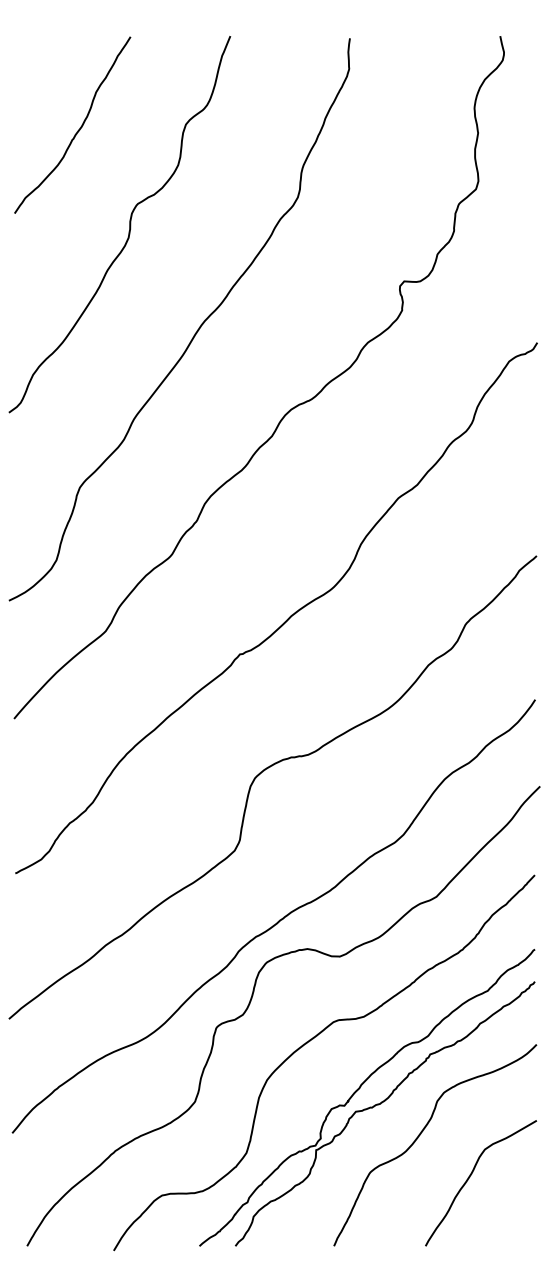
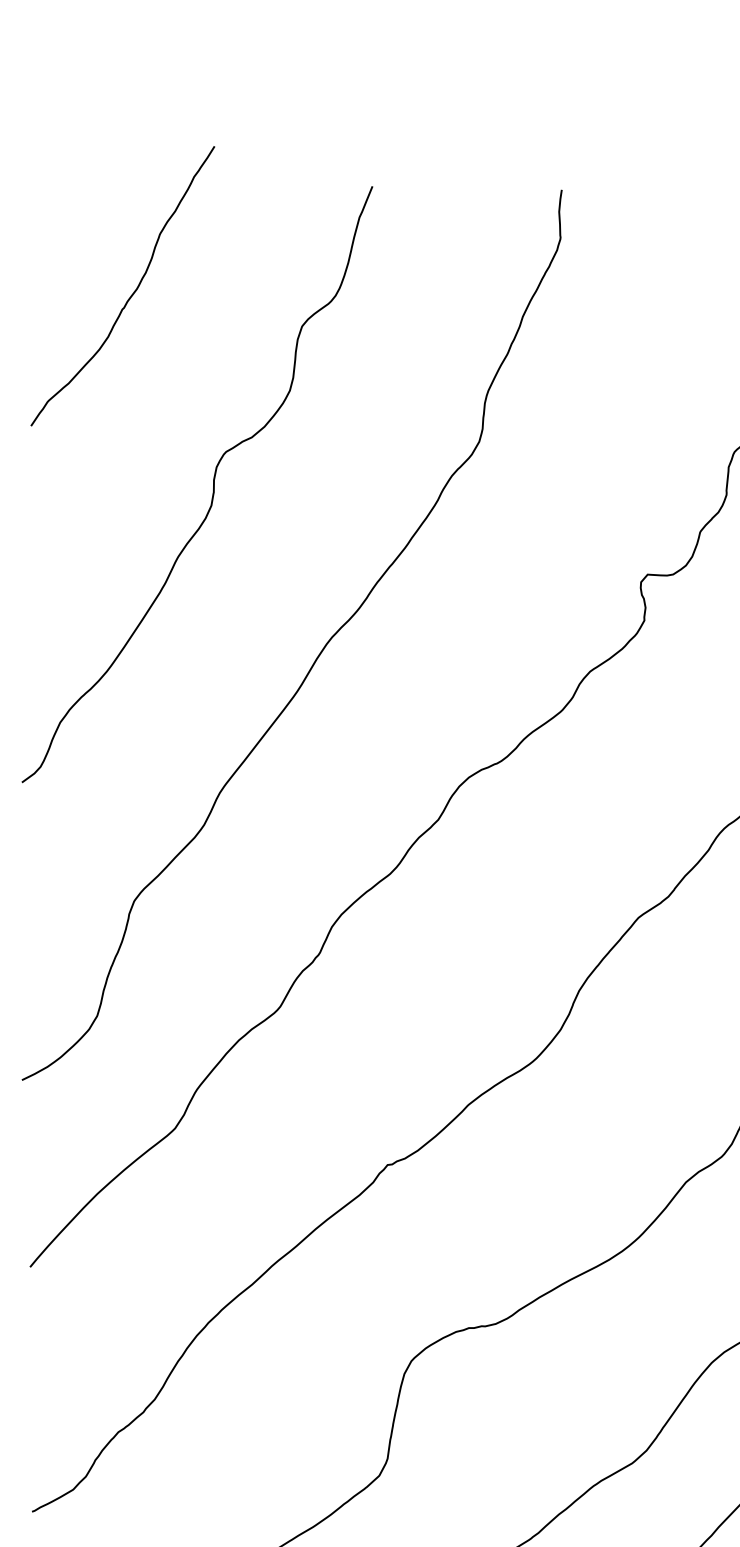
curve: (78, 129) -> (132, 293), moved

